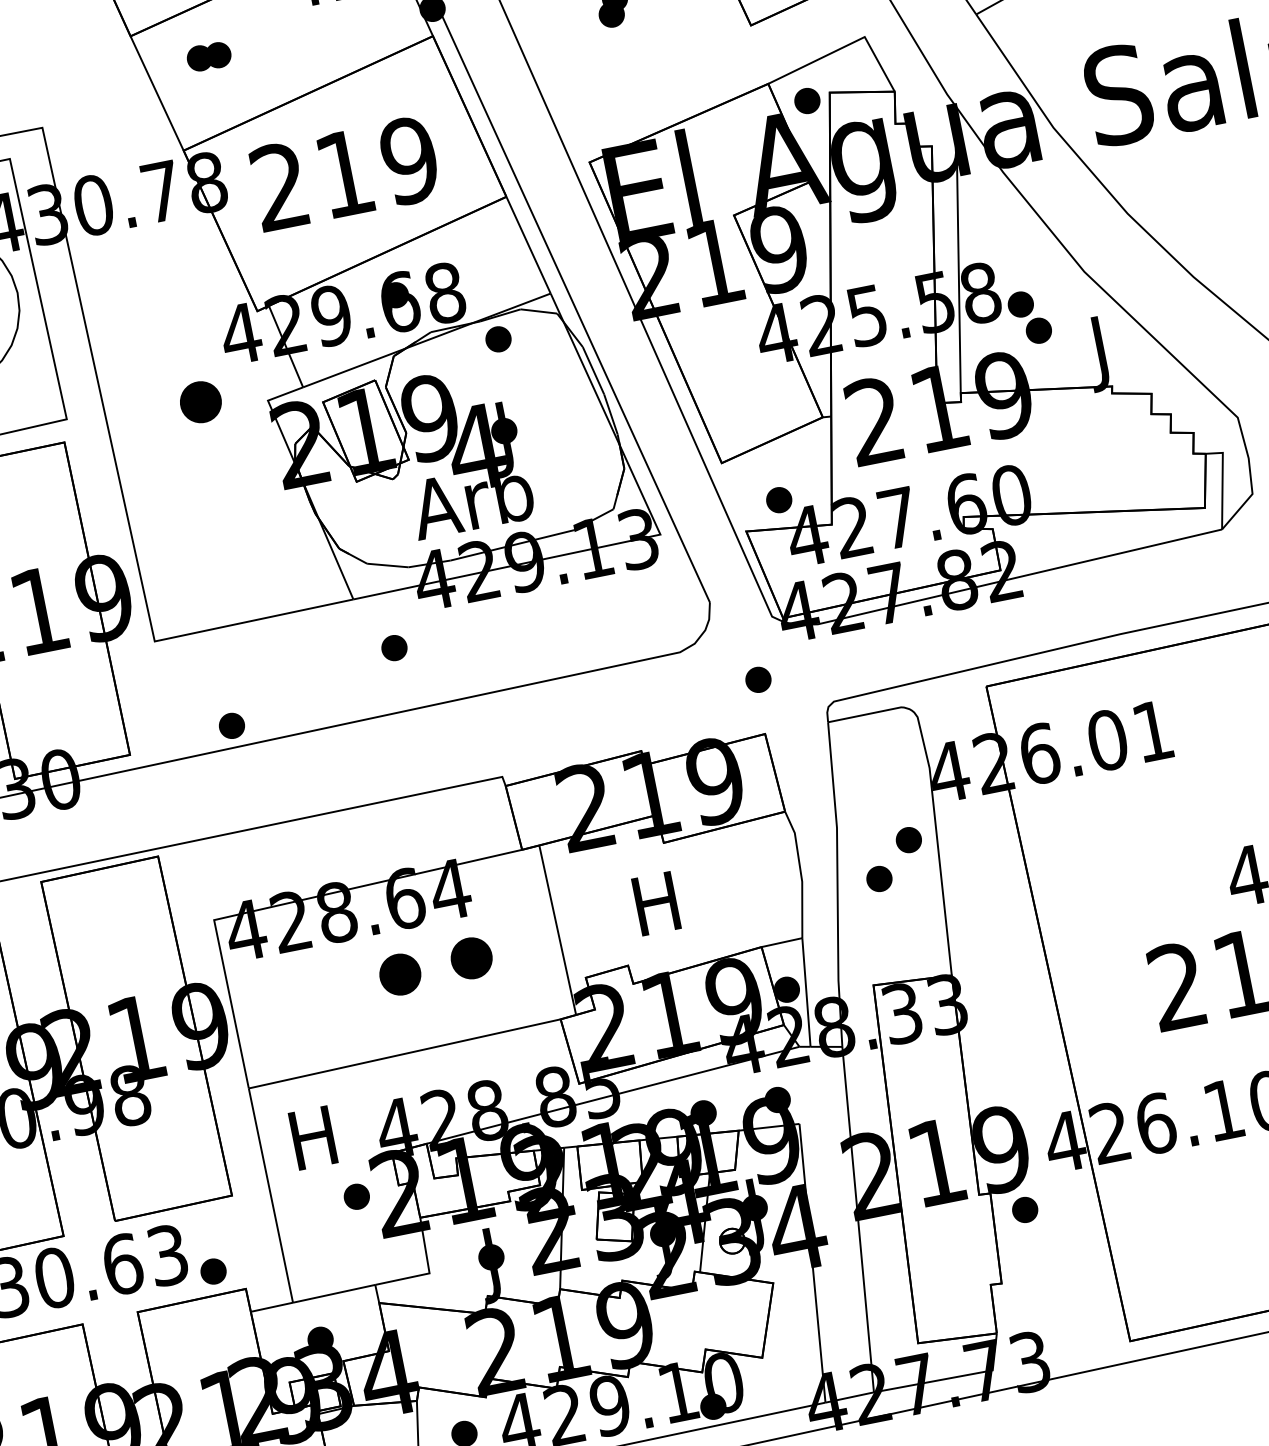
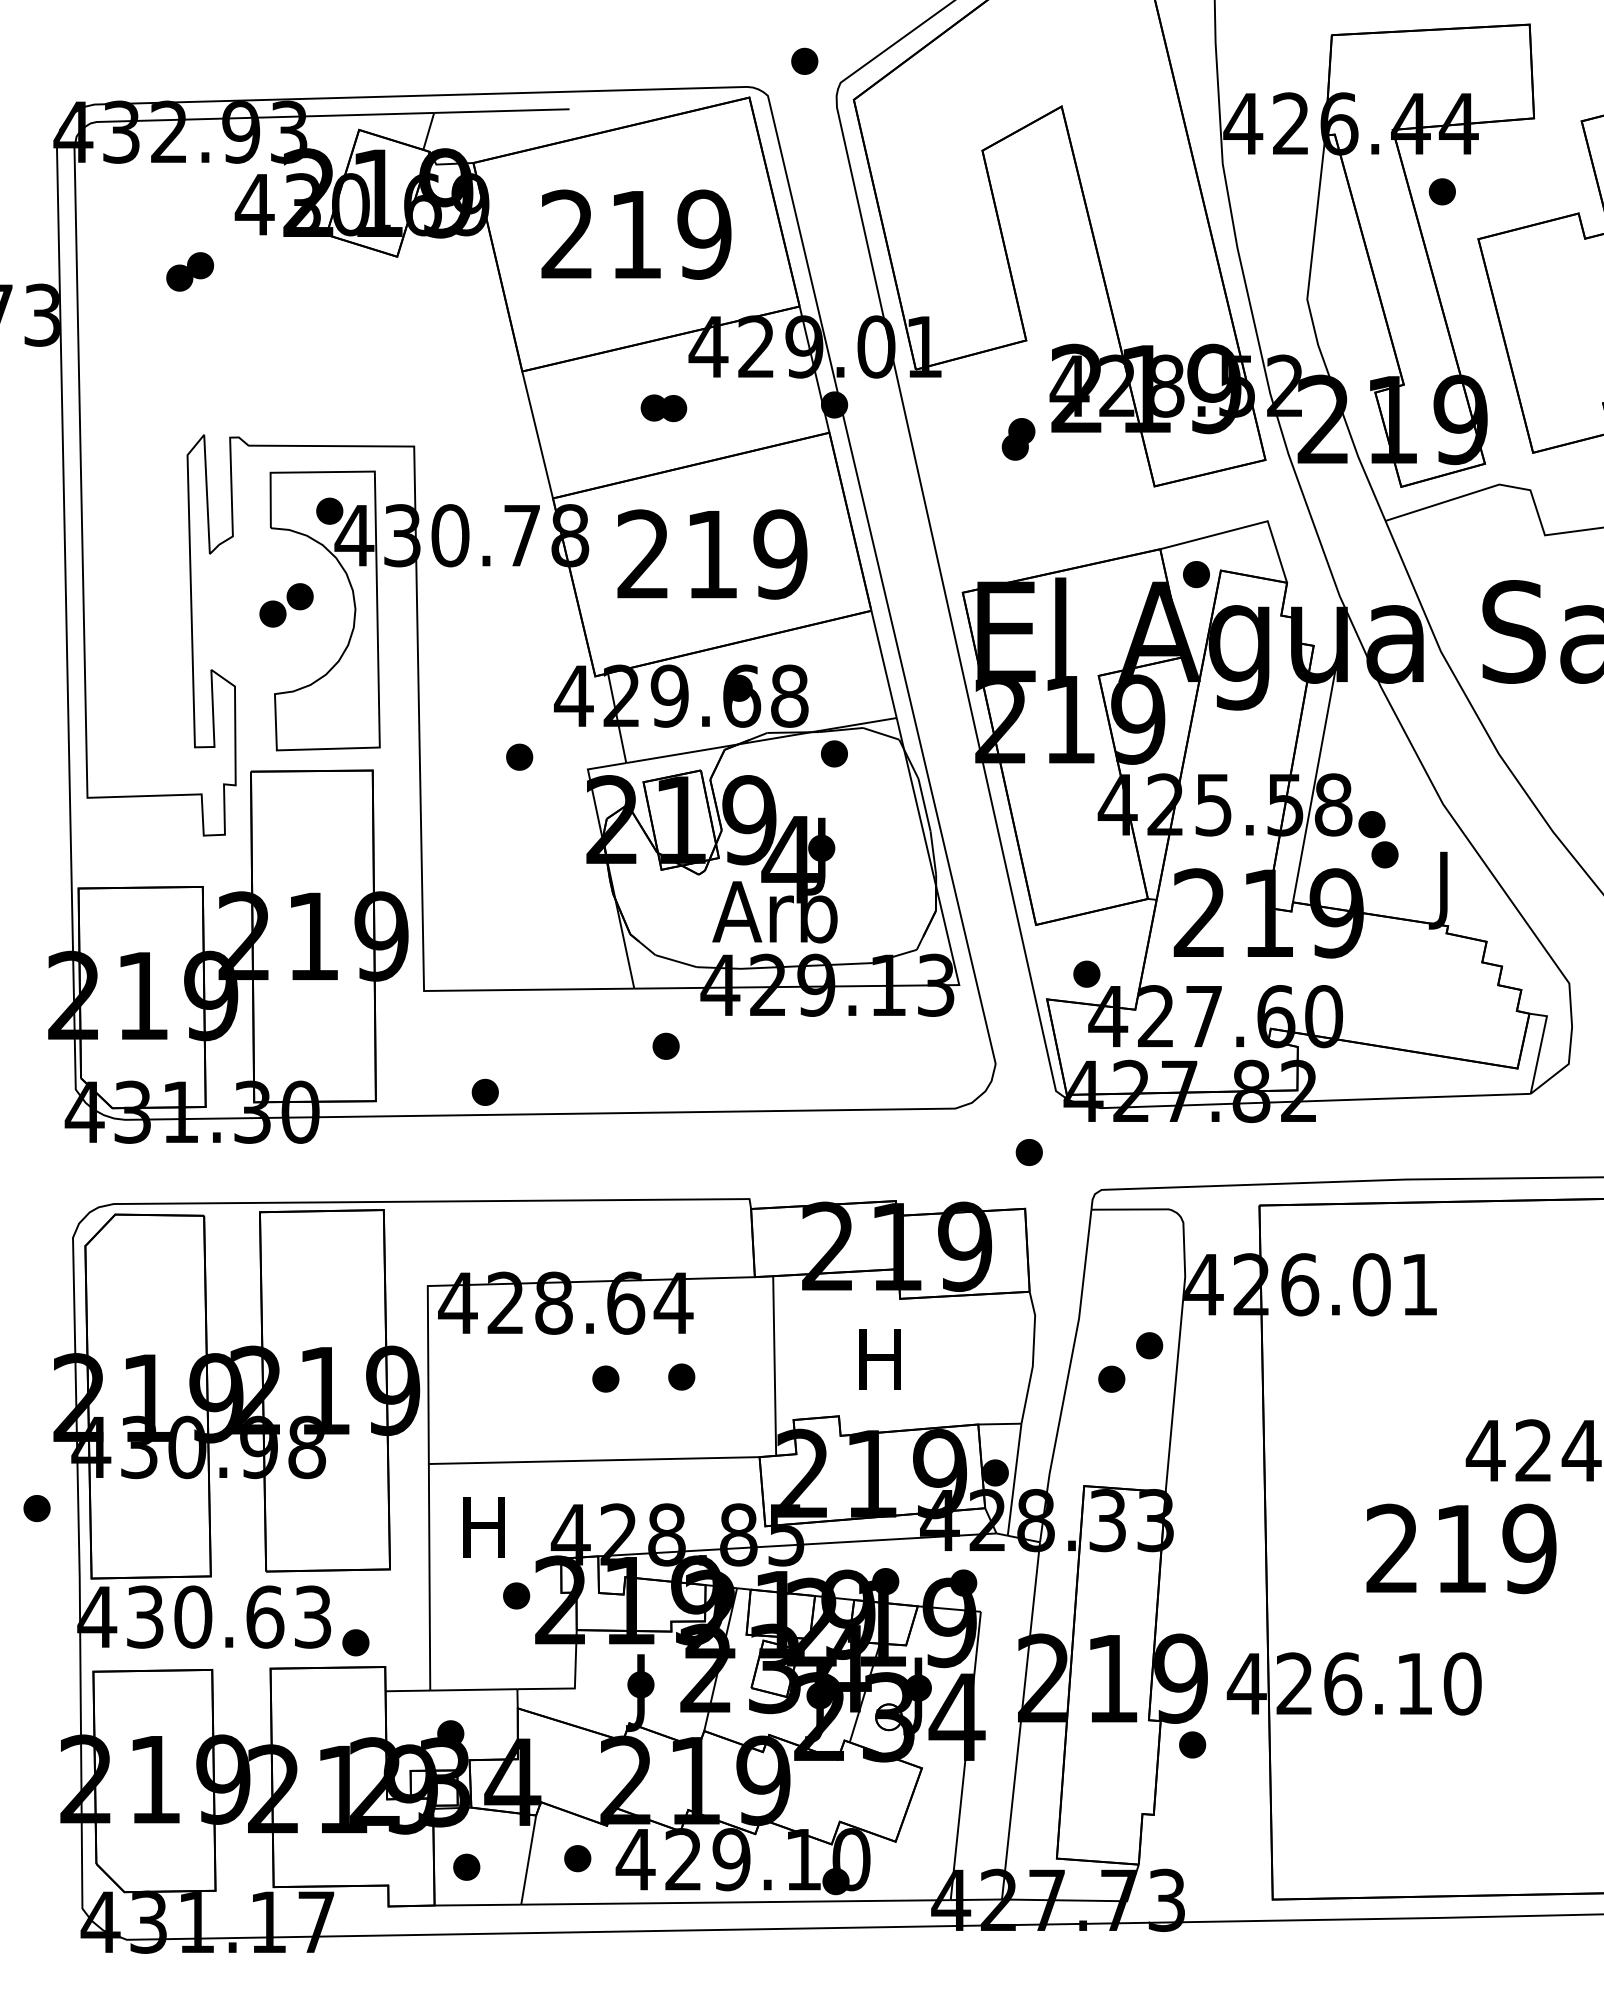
part: (208, 57) -> (663, 408), moved
part: (200, 401) -> (519, 756), size x0.62
part: (471, 957) -> (681, 1376), size x0.62
part: (399, 974) -> (605, 1378), size x0.62

